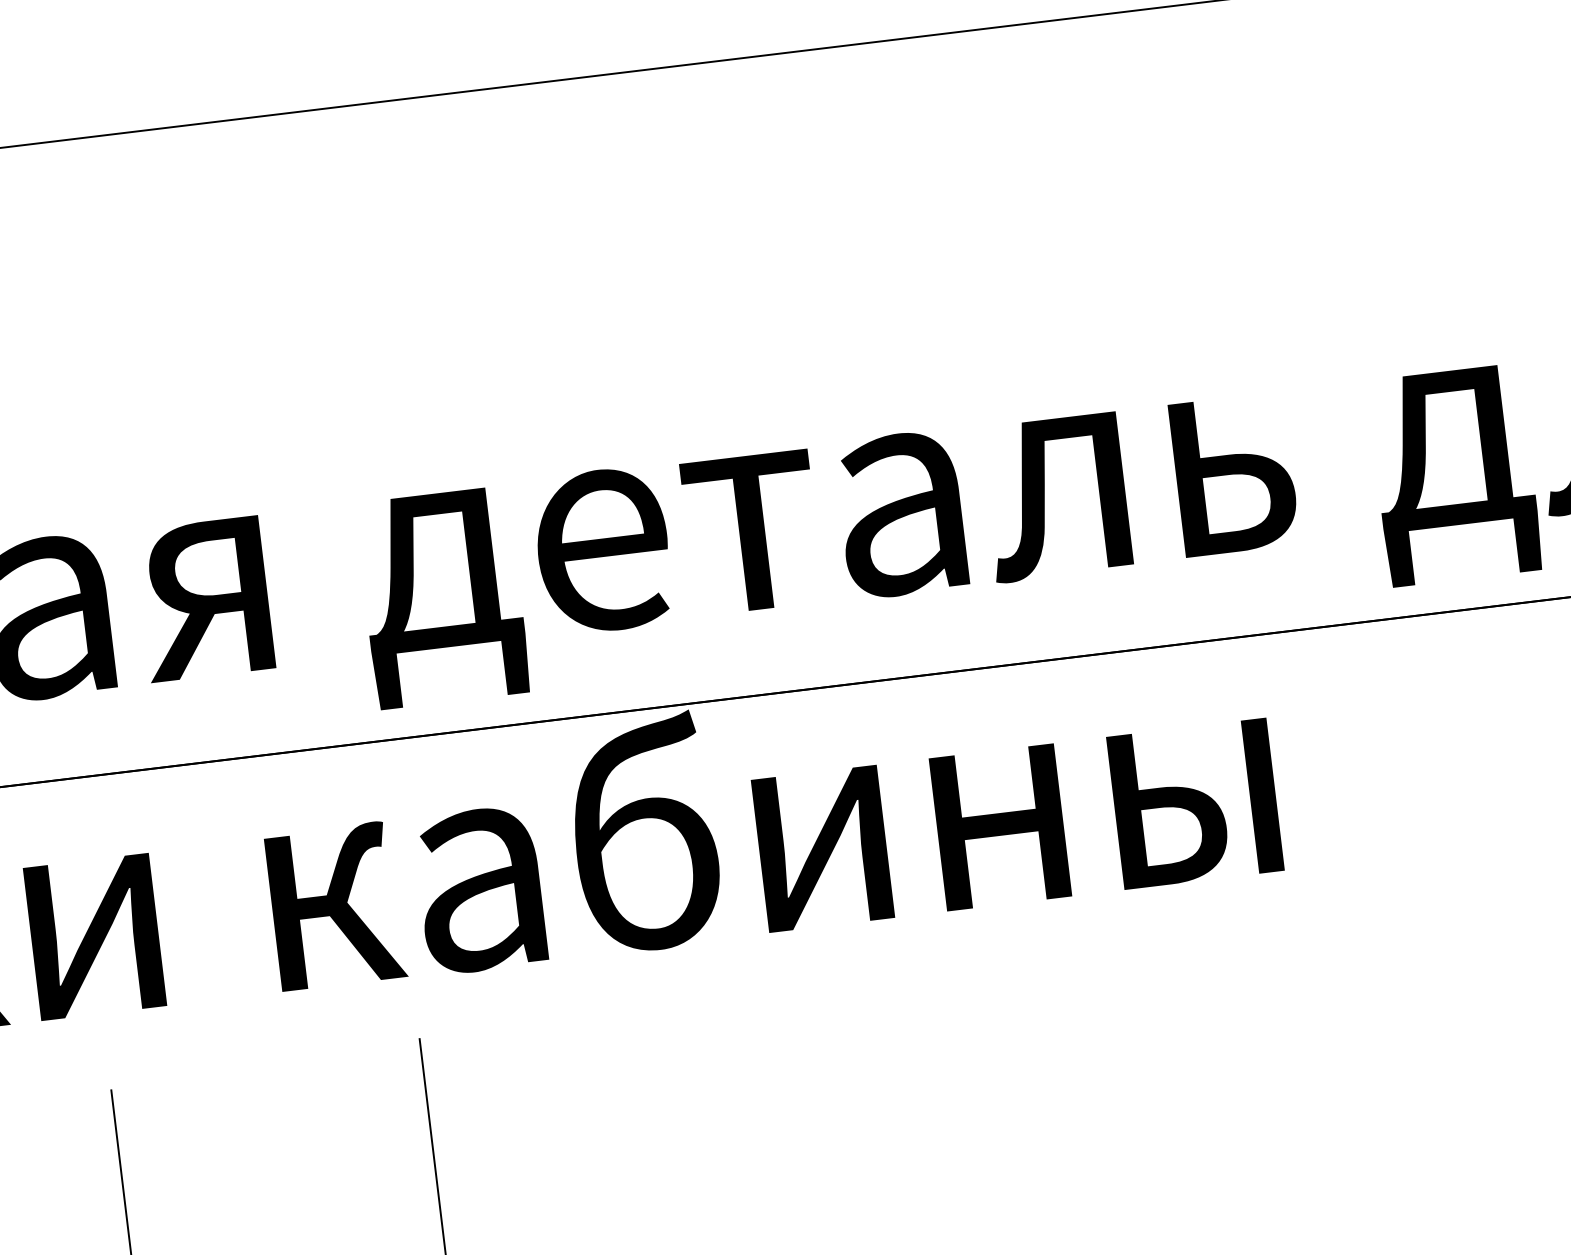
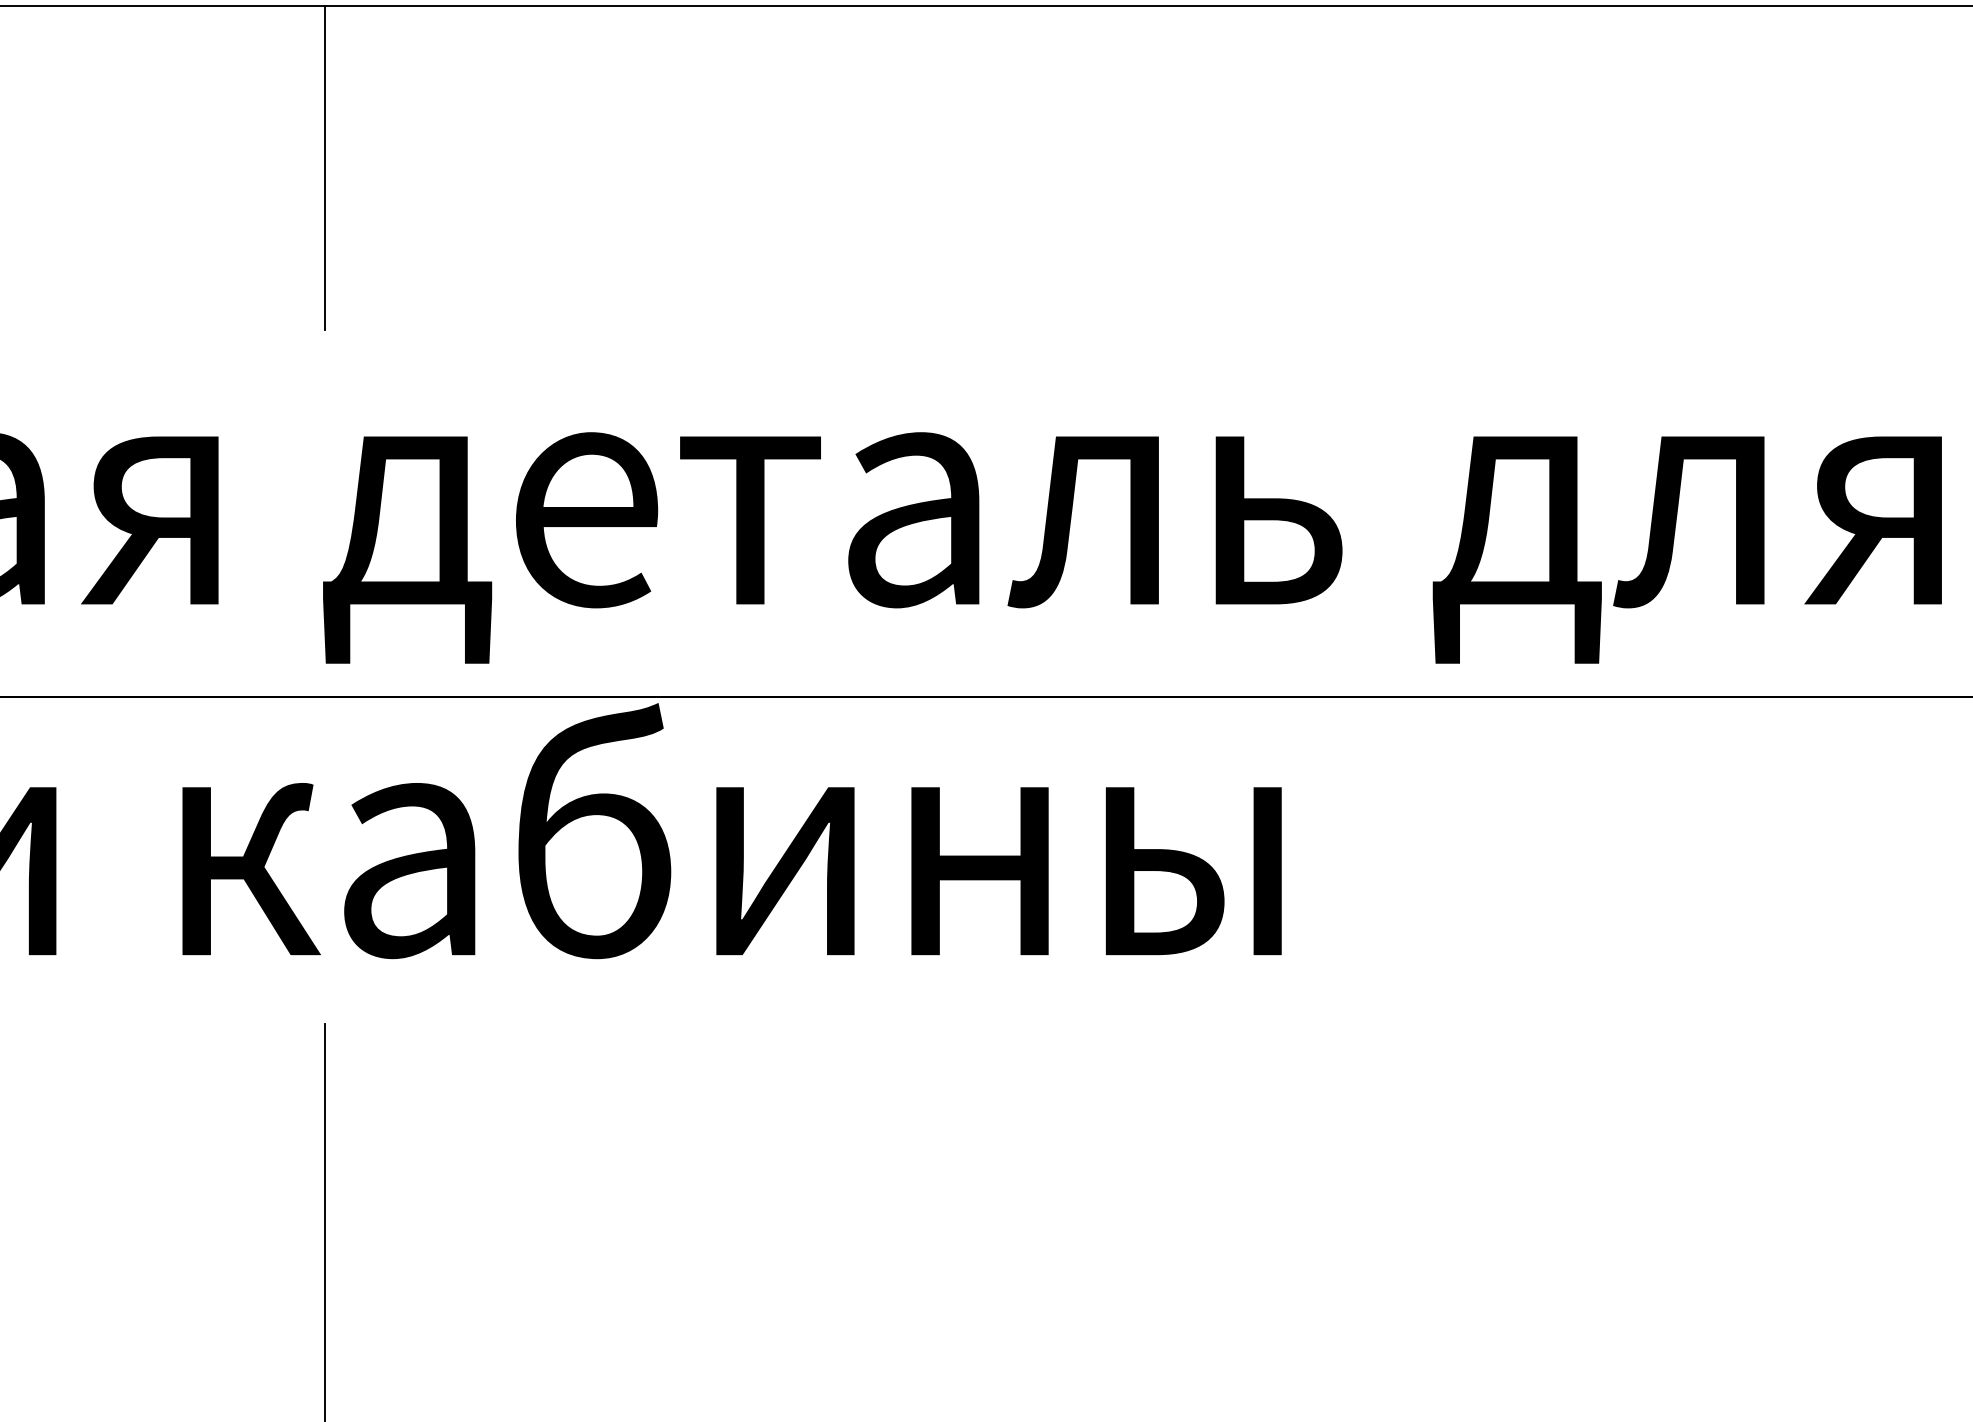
line: (324, 257) -> (324, 167), added

